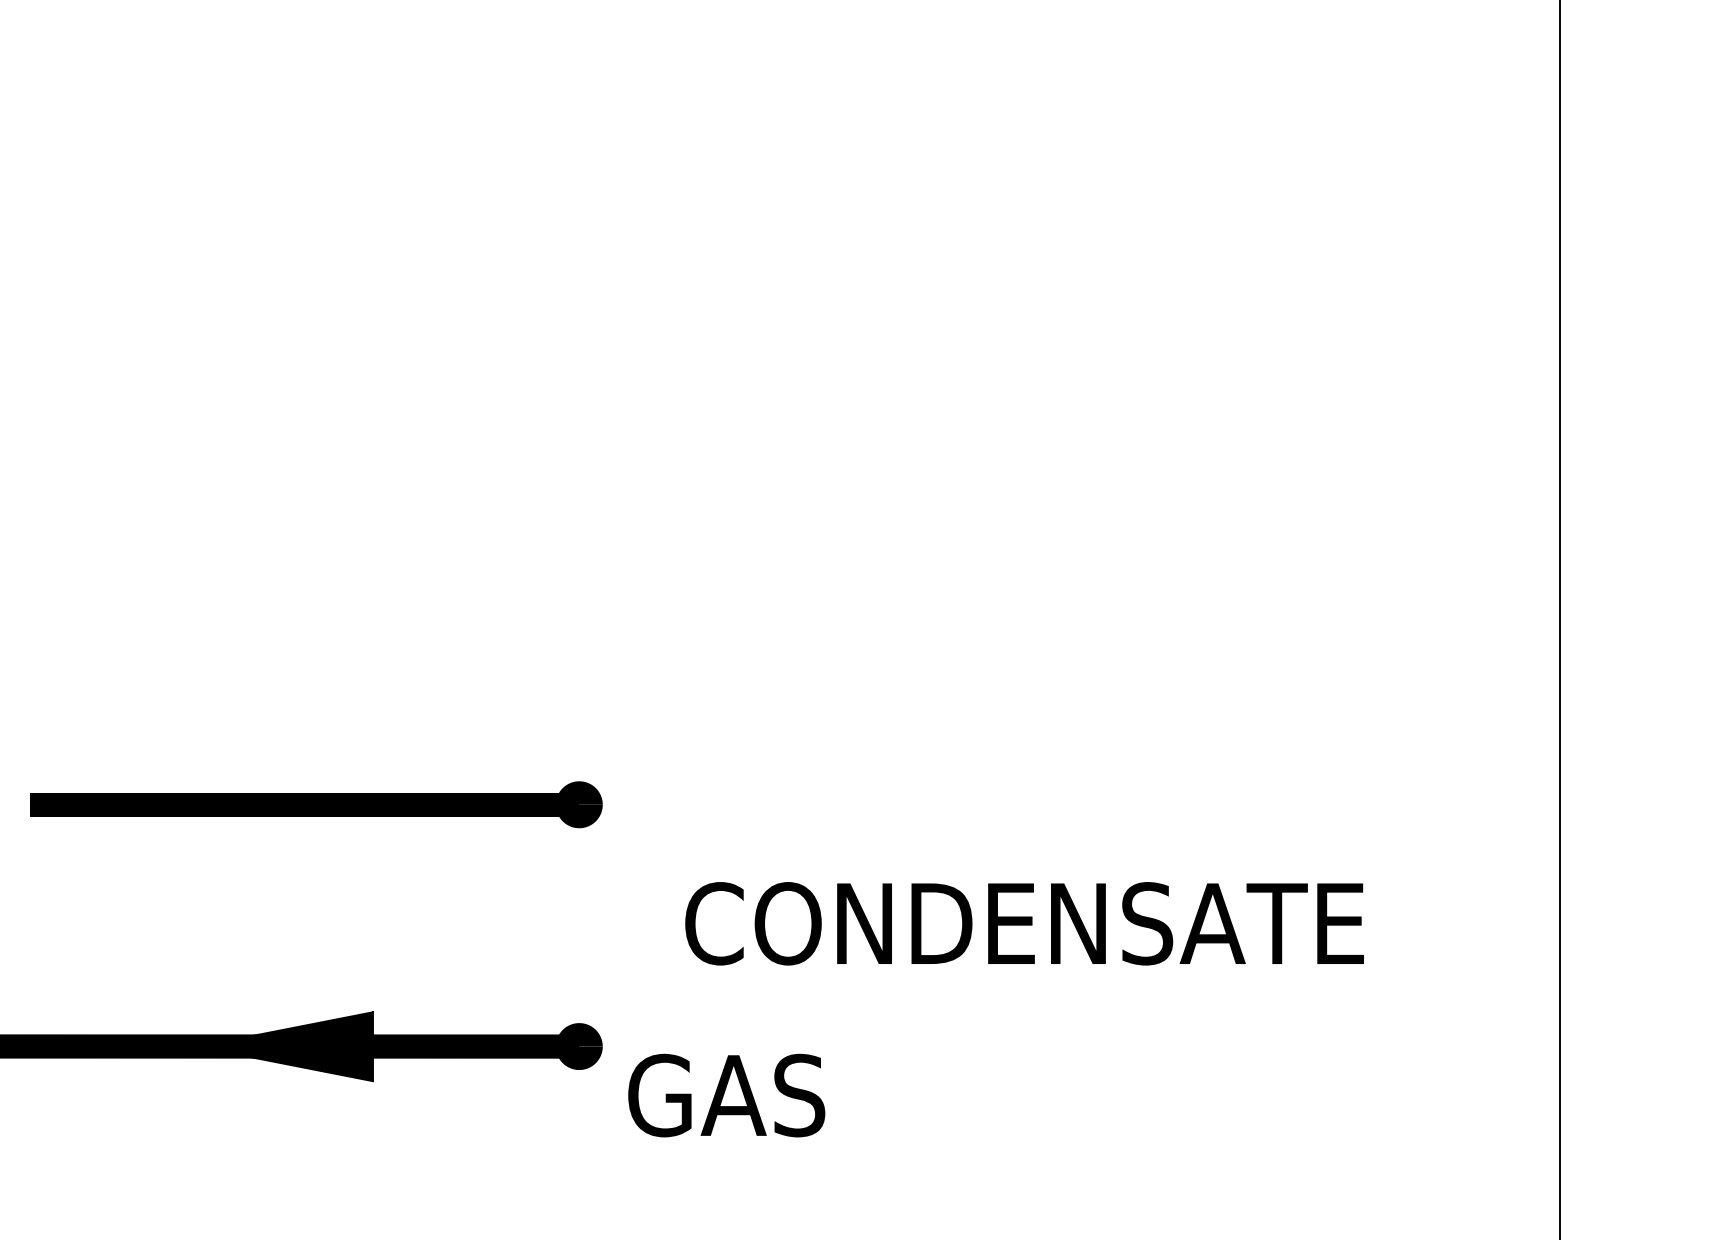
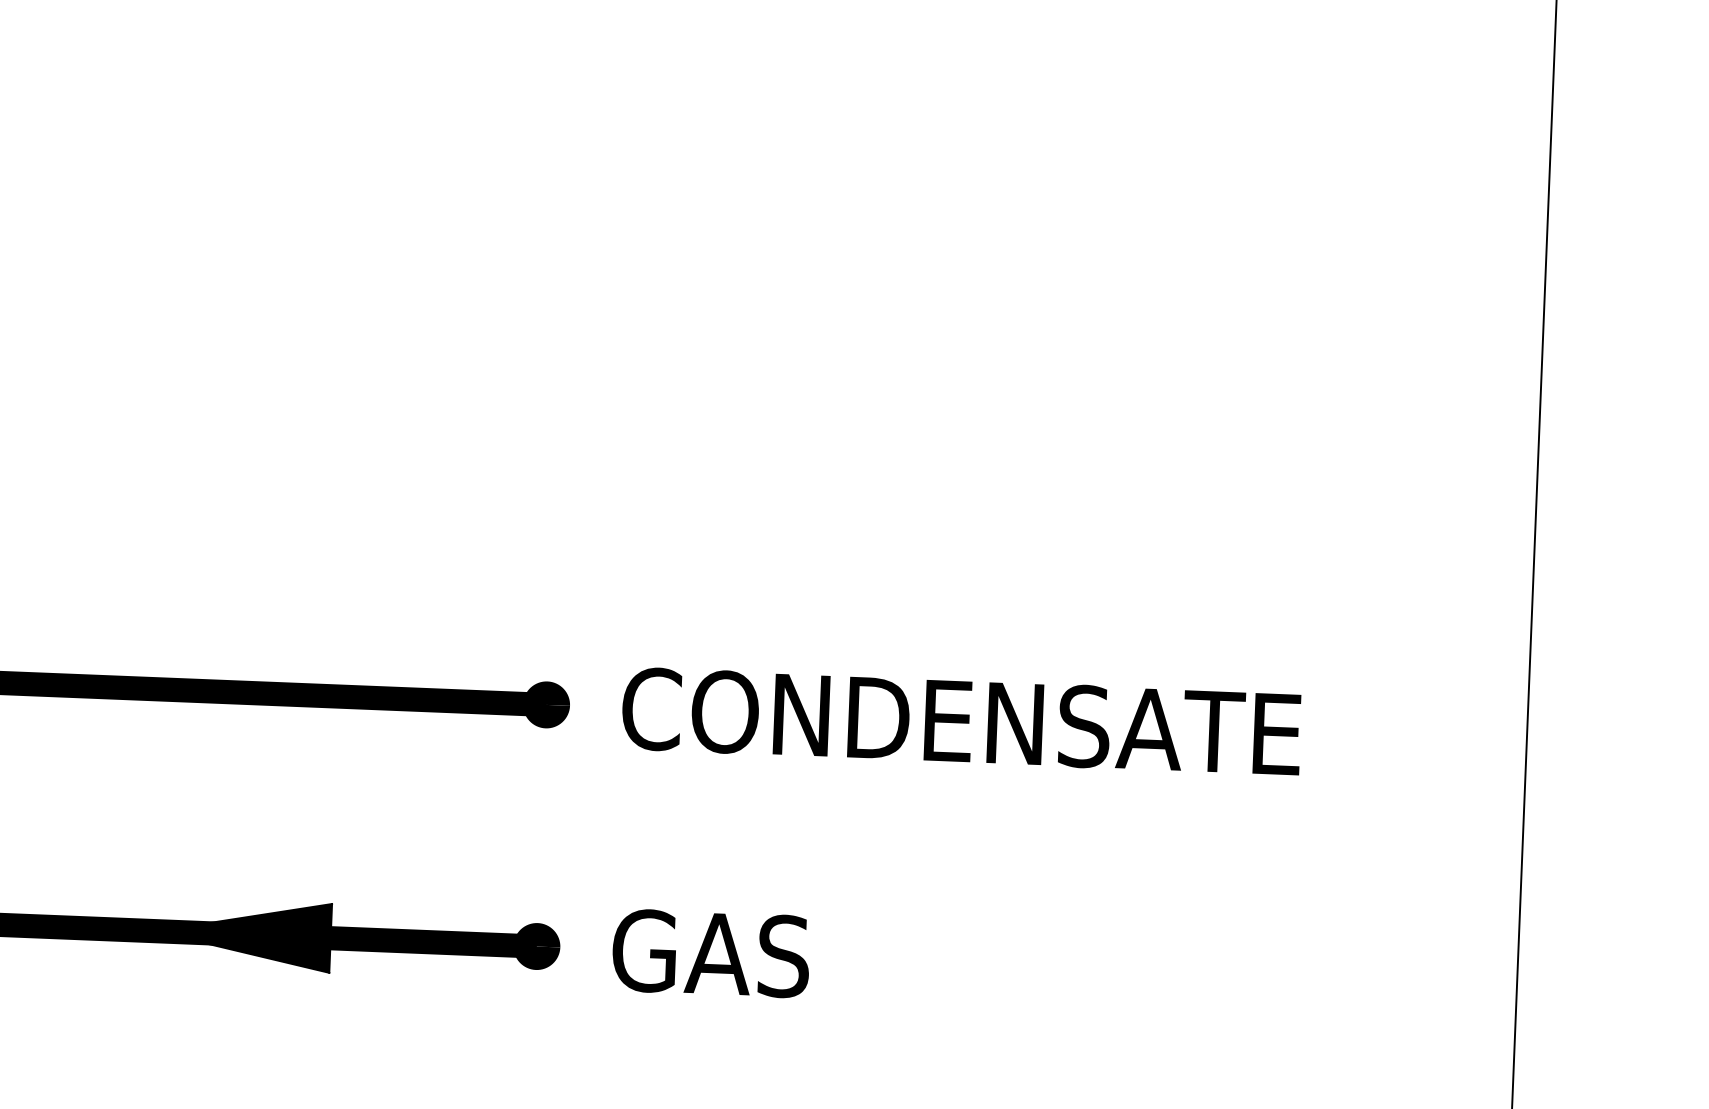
text: (1024, 923) -> (961, 721), moved
text: (726, 1095) -> (710, 953), moved

